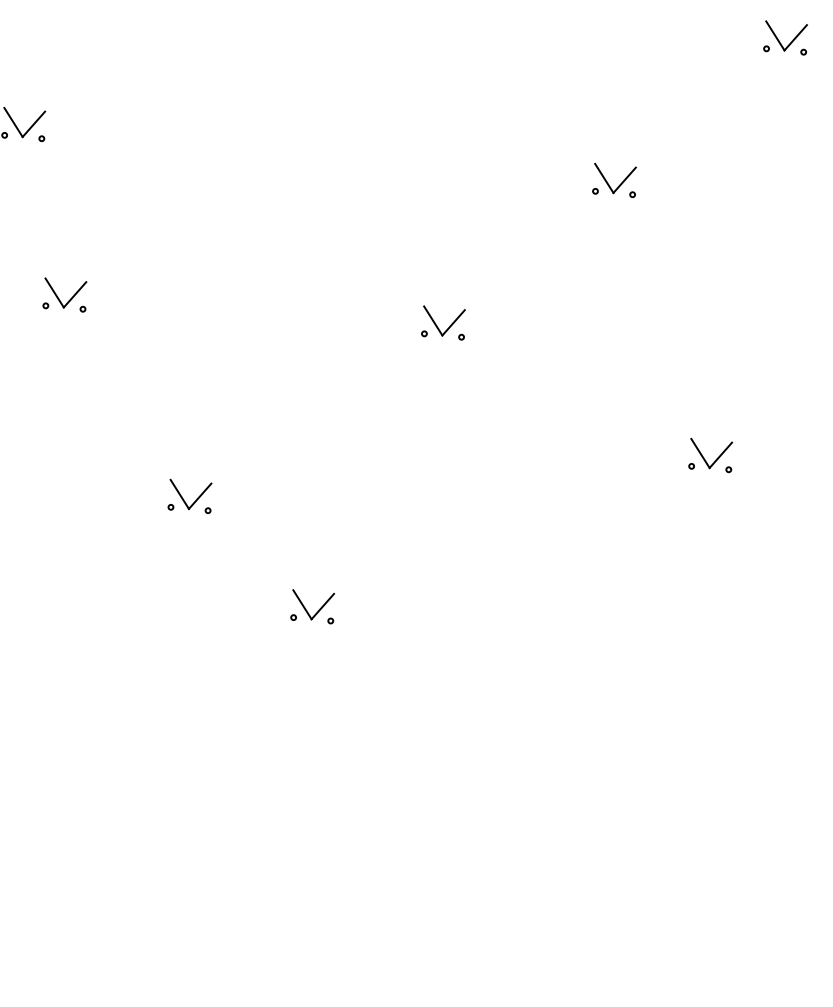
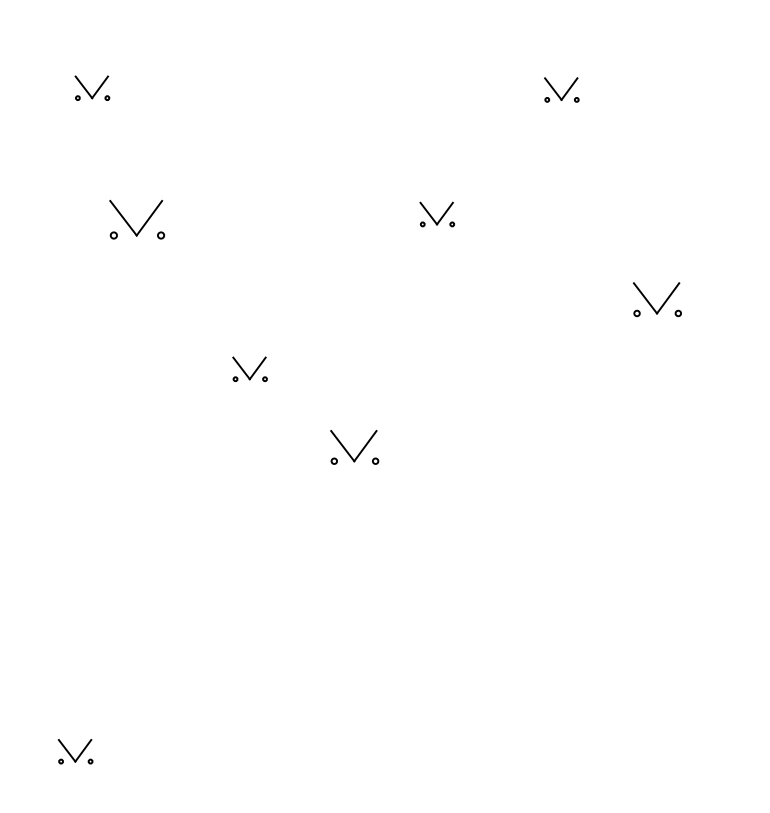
part: (64, 294) -> (136, 219), size x1.6
part: (710, 455) -> (656, 299), size x1.4
part: (312, 606) -> (354, 447), size x1.4

